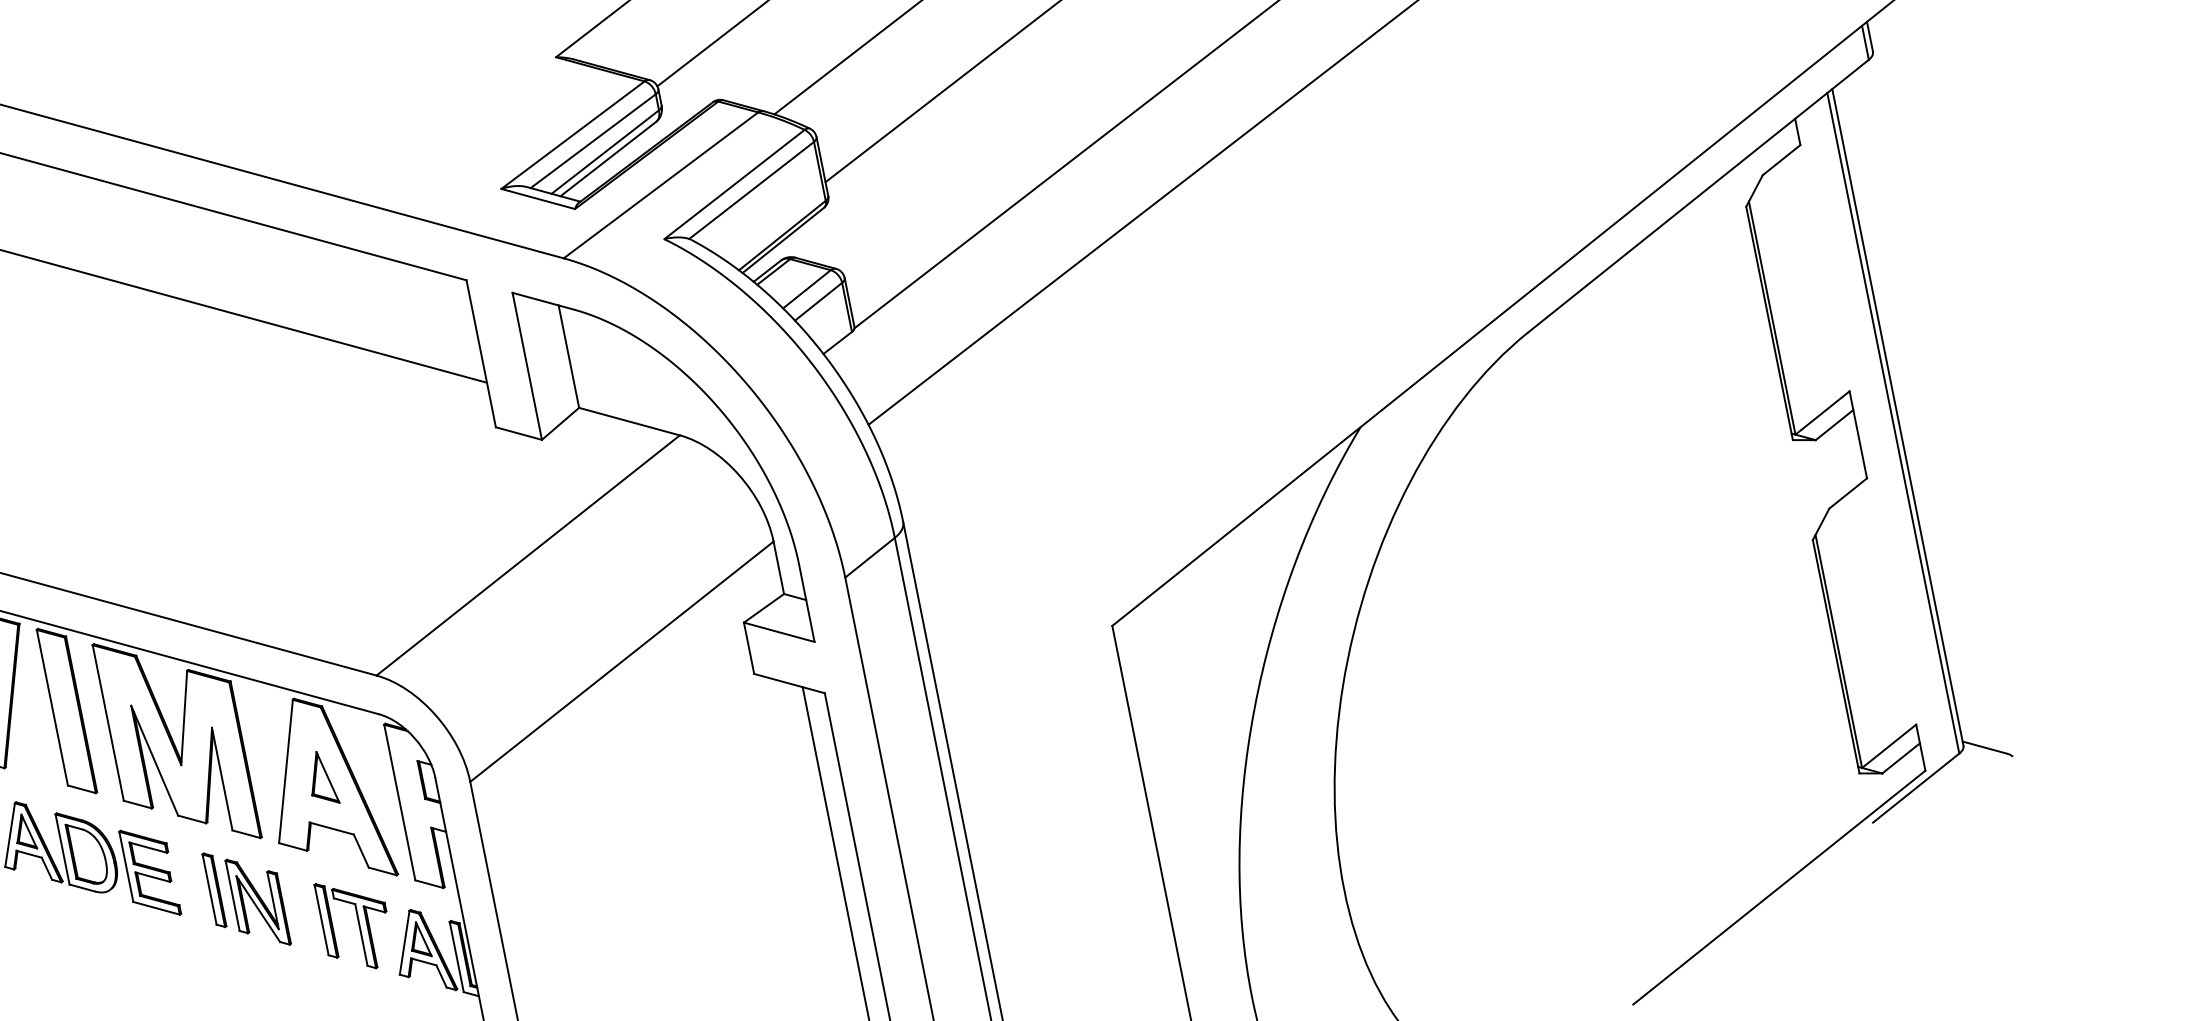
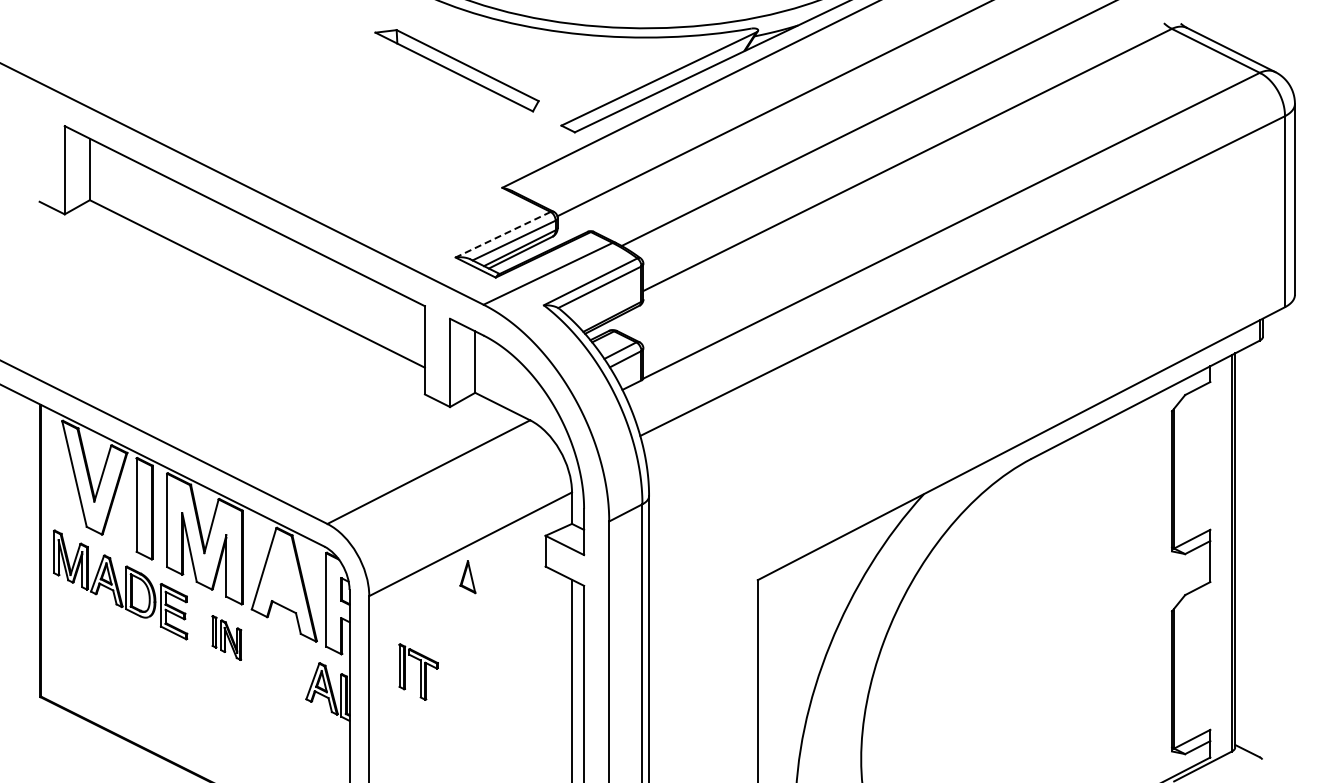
line: (573, 134) -> (503, 234), solid -> dashed
part: (321, 779) -> (467, 577), moved
part: (246, 898) -> (226, 637), size x0.7
part: (355, 923) -> (418, 671), moved

